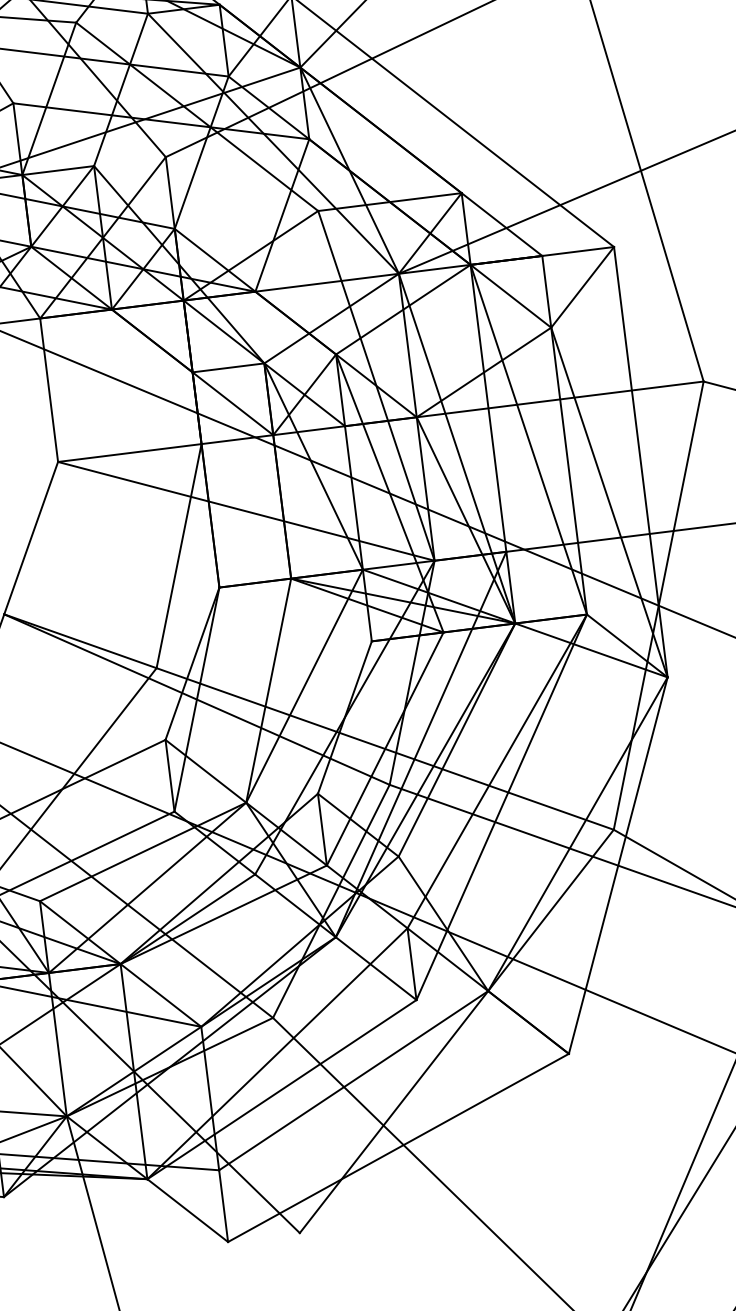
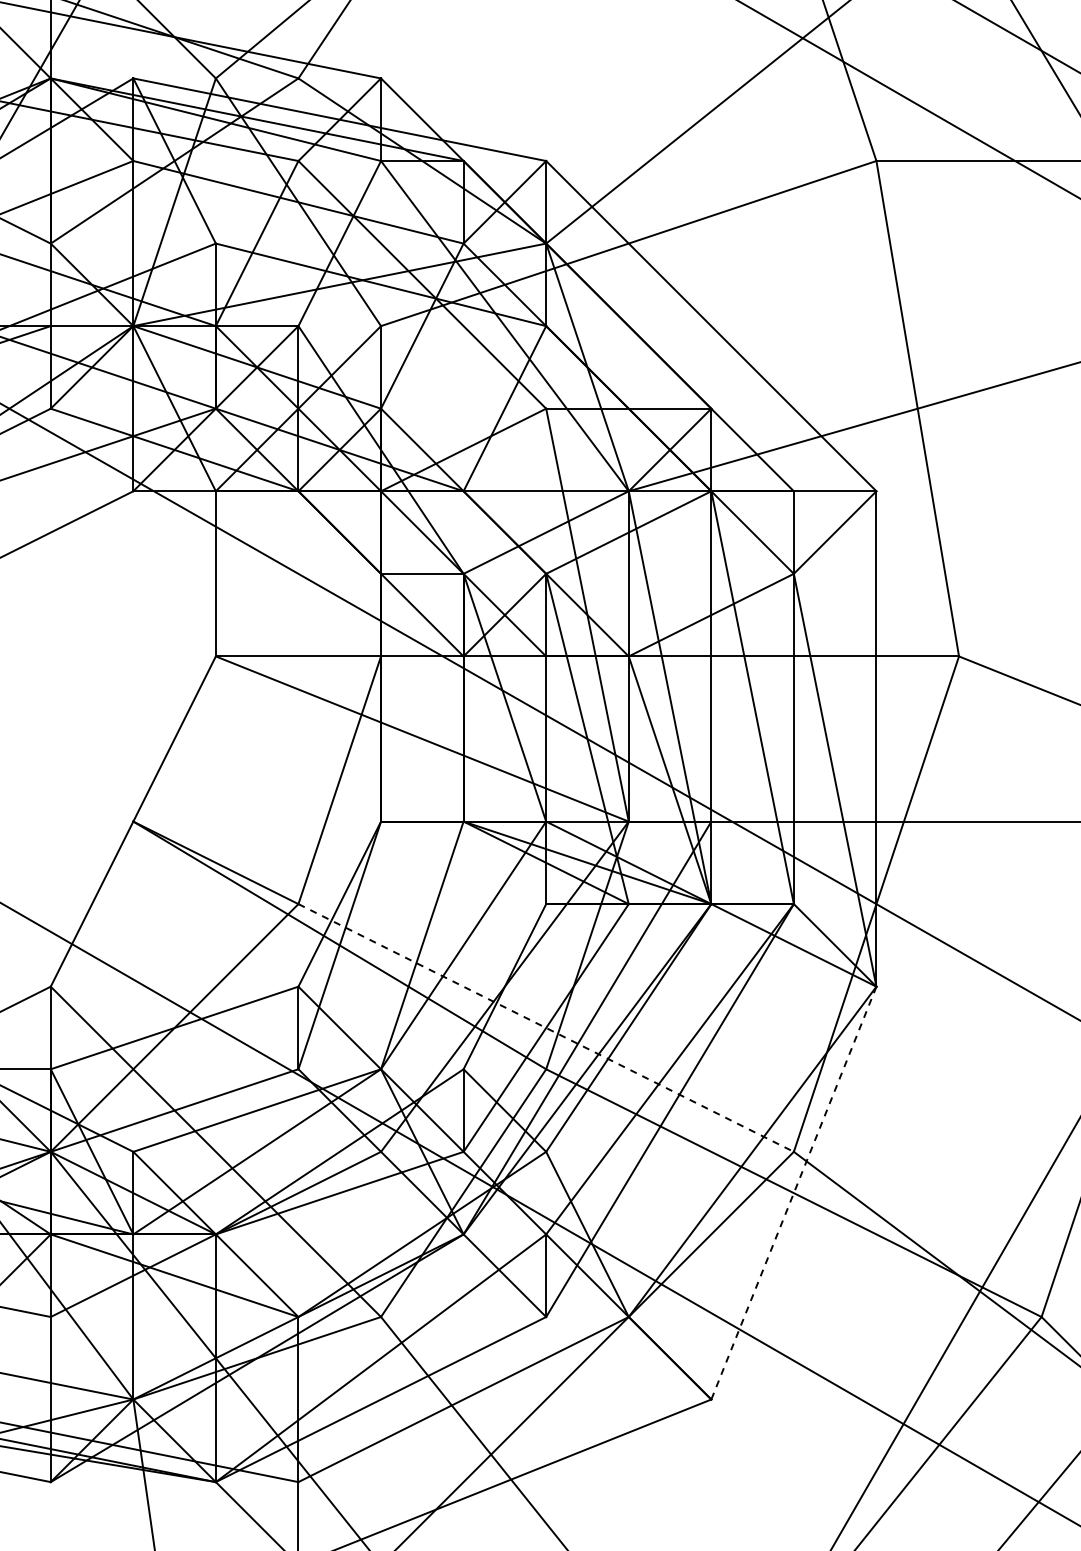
line: (385, 748) -> (546, 1027), solid -> dashed
line: (617, 866) -> (793, 1193), solid -> dashed

